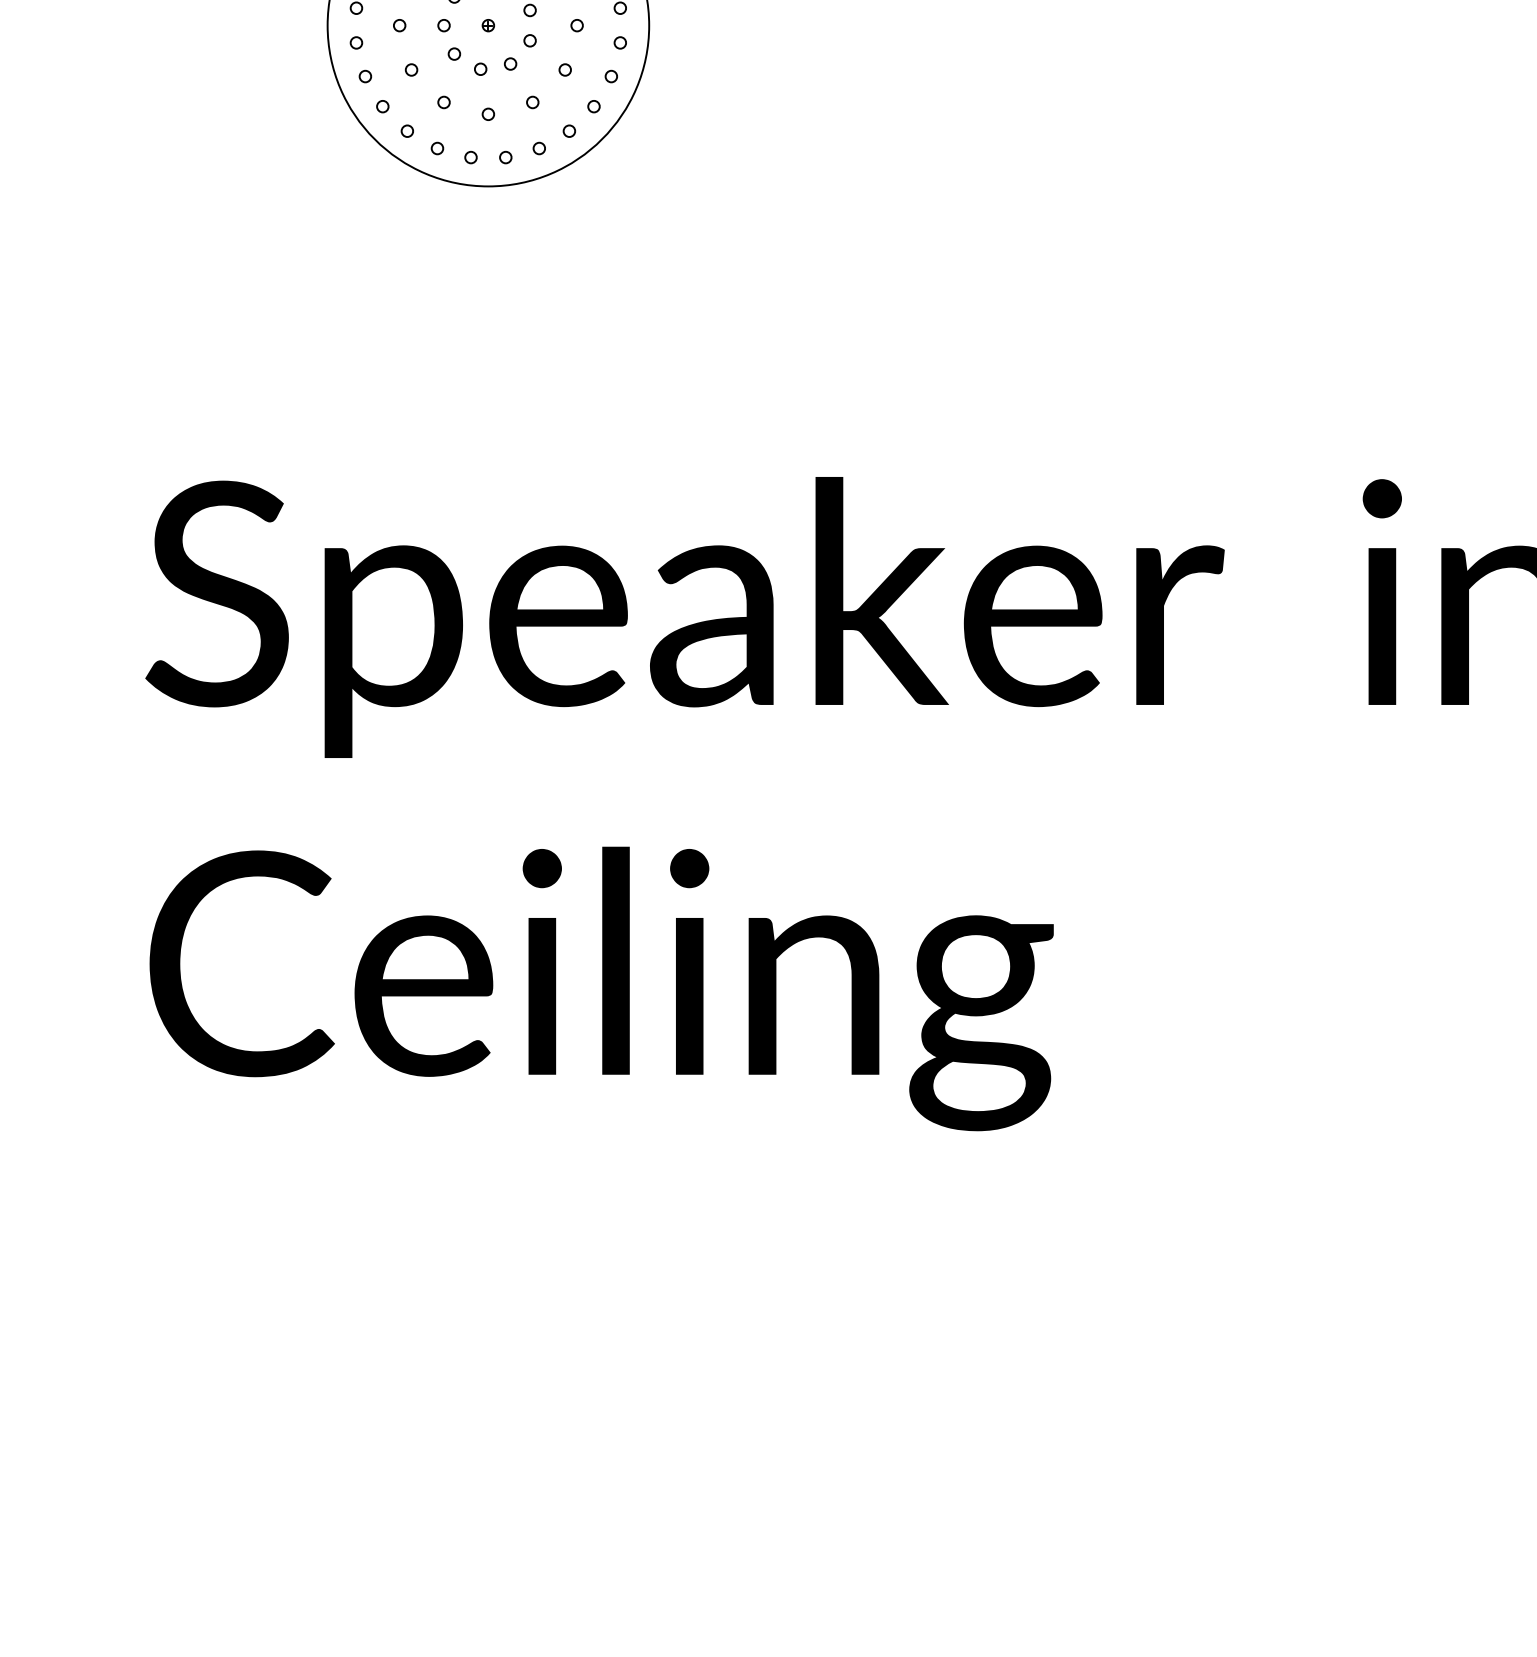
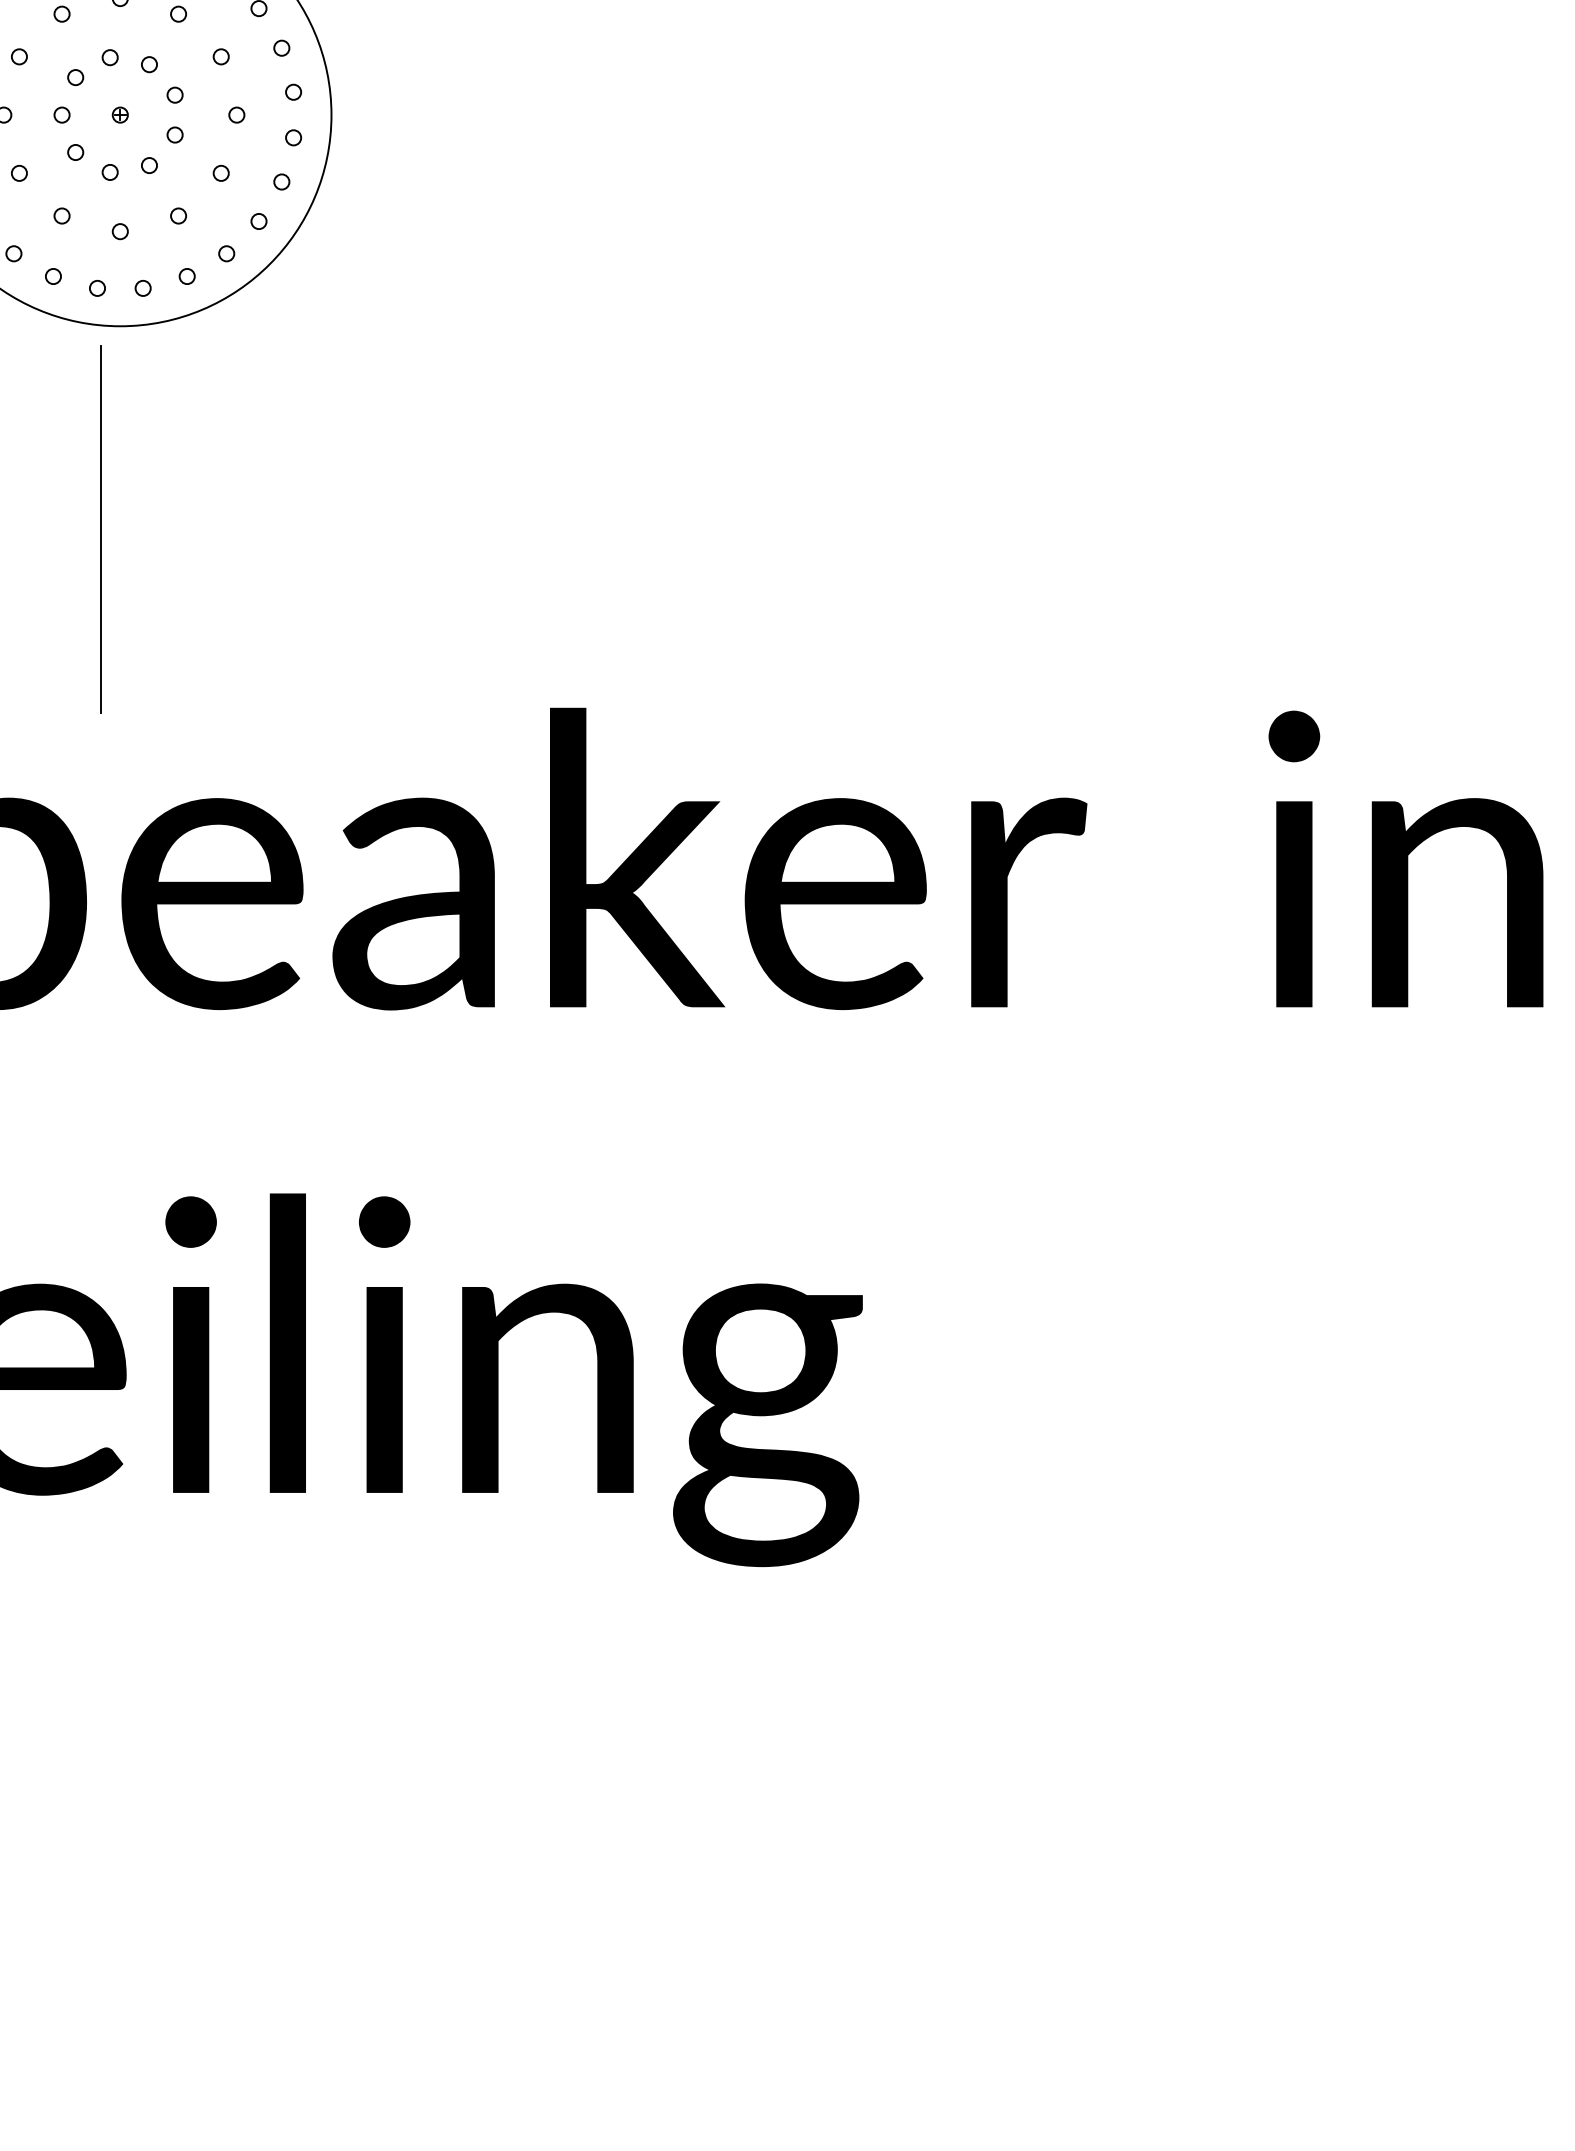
line: (473, 340) -> (100, 528), added

